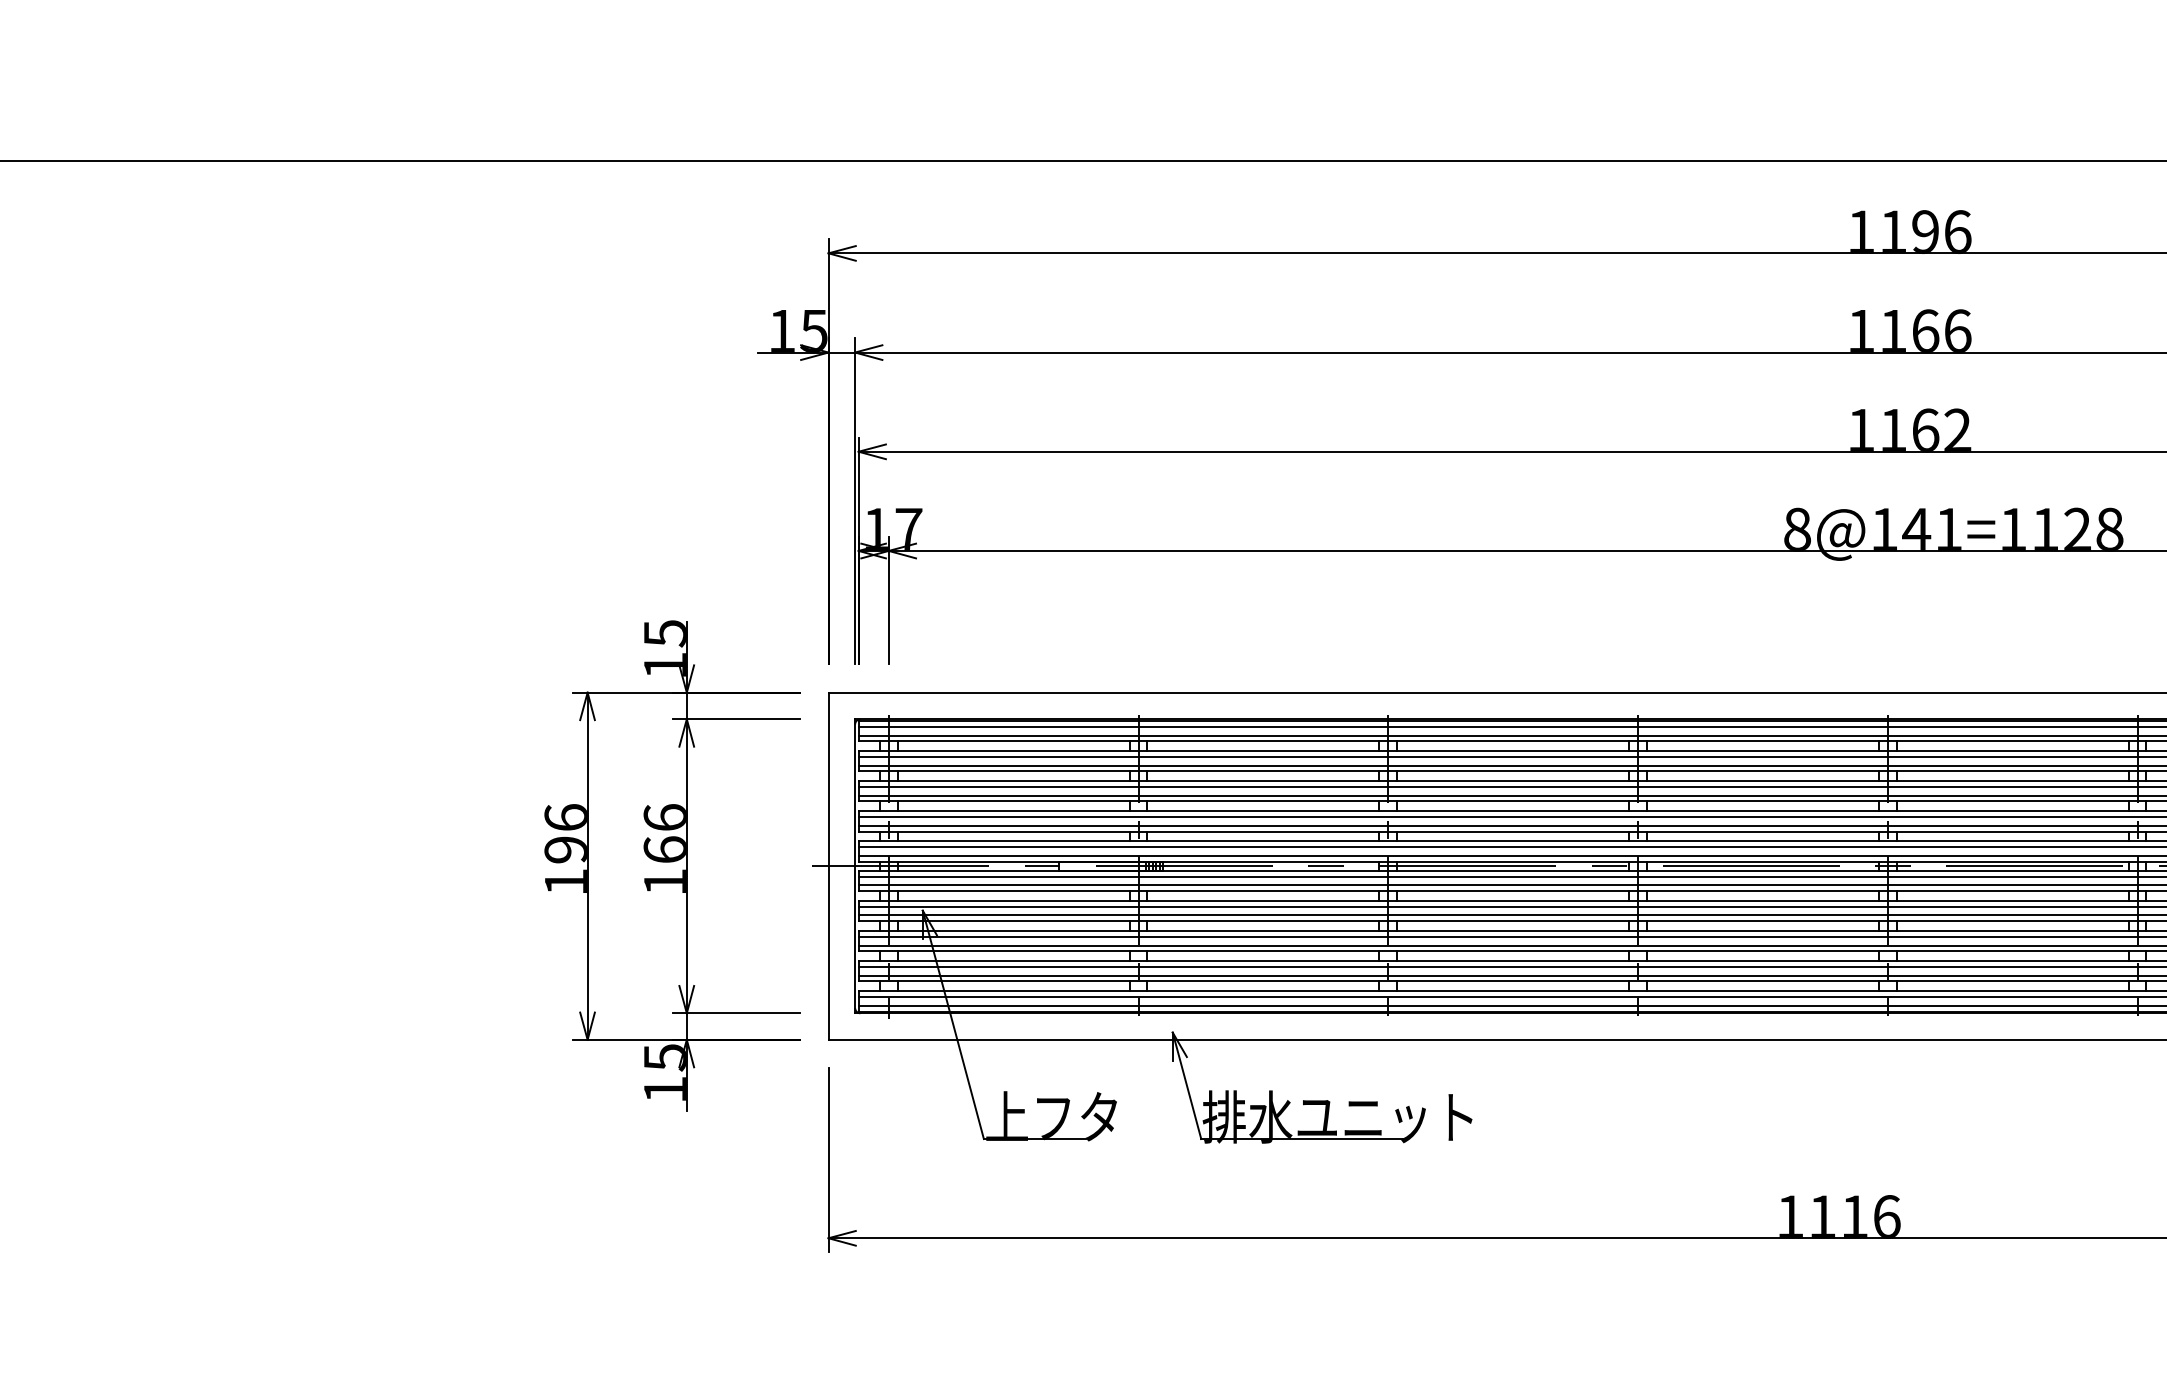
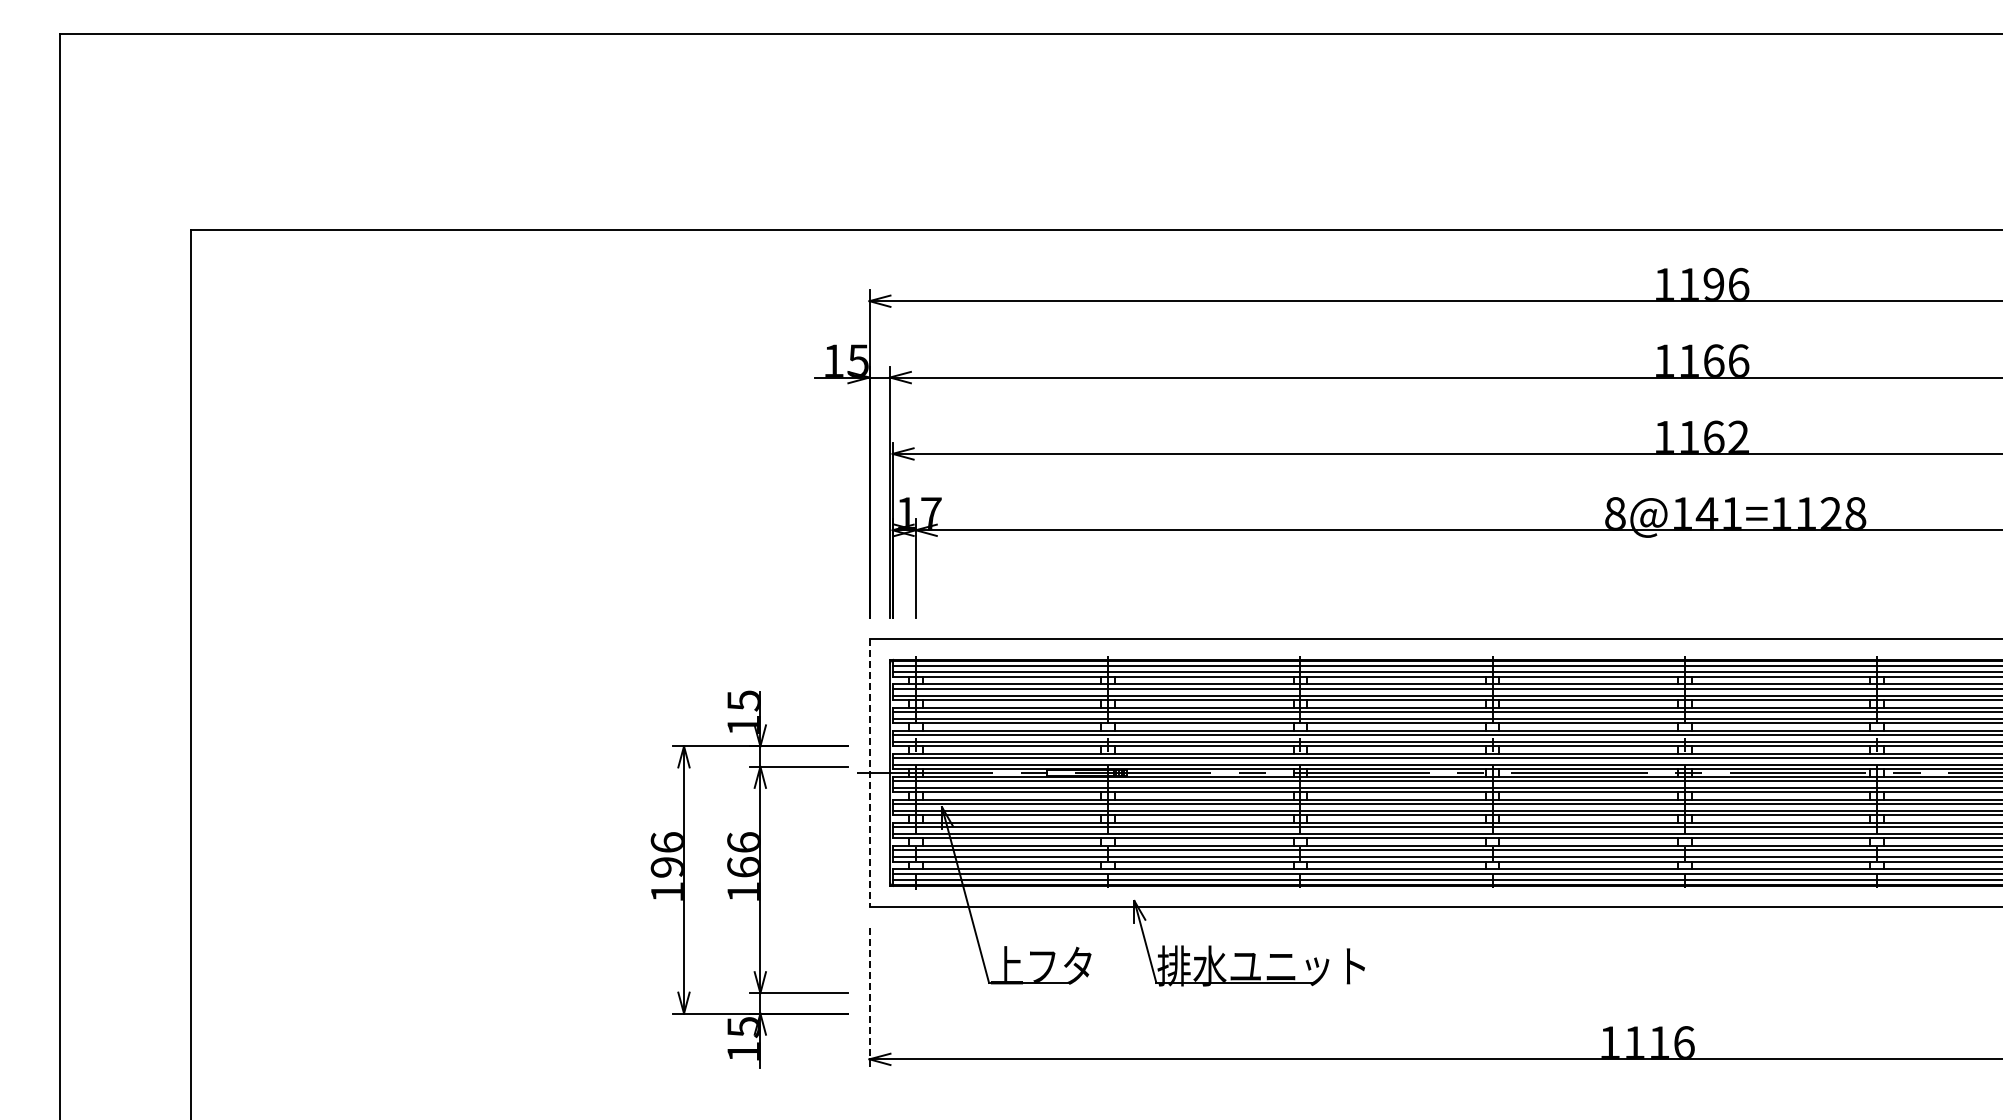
part: (672, 865) -> (749, 879), moved
line: (828, 865) -> (869, 772), solid -> dashed
line: (828, 1160) -> (869, 999), solid -> dashed

